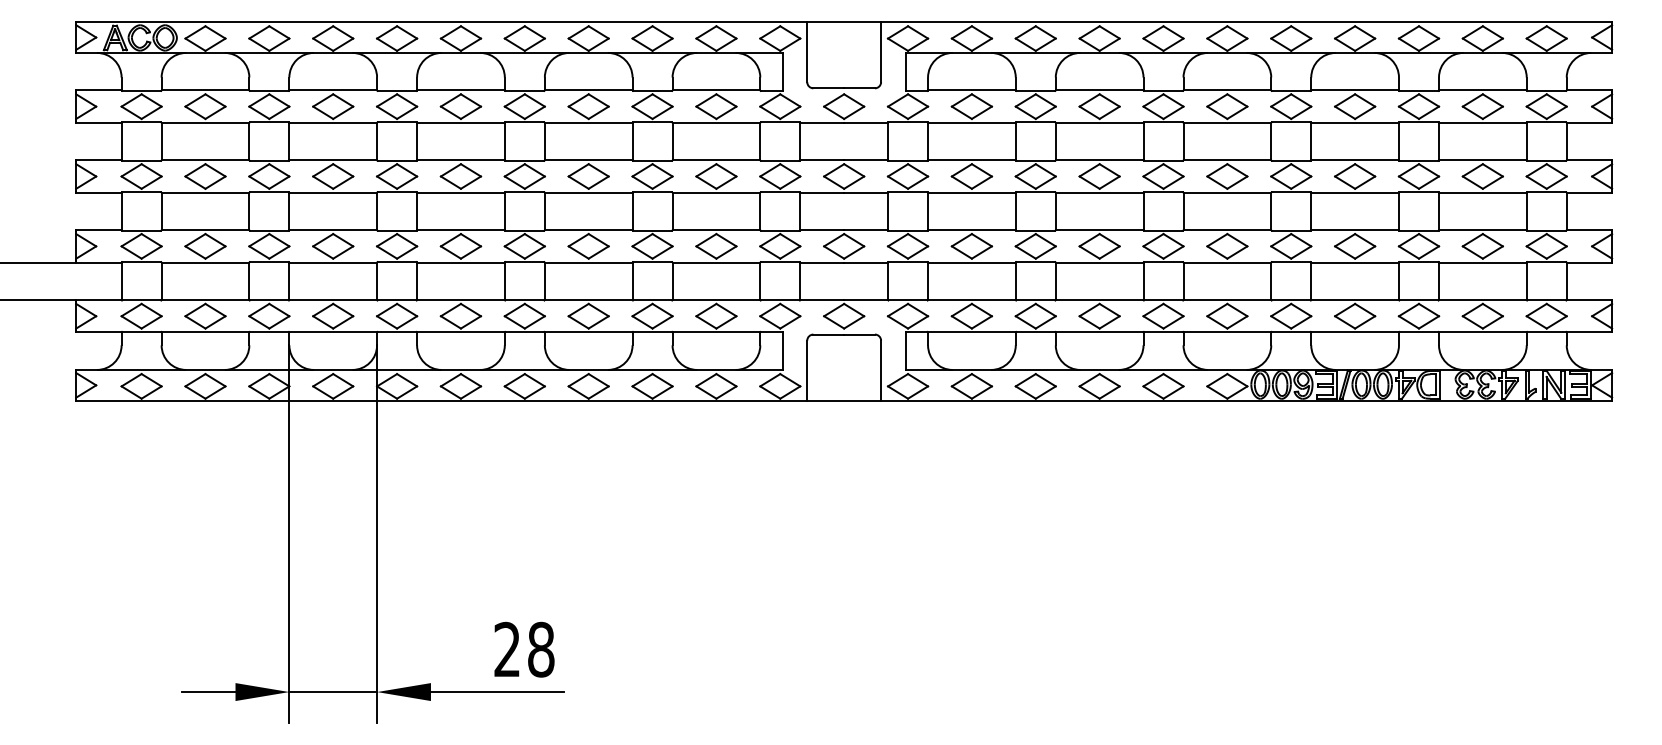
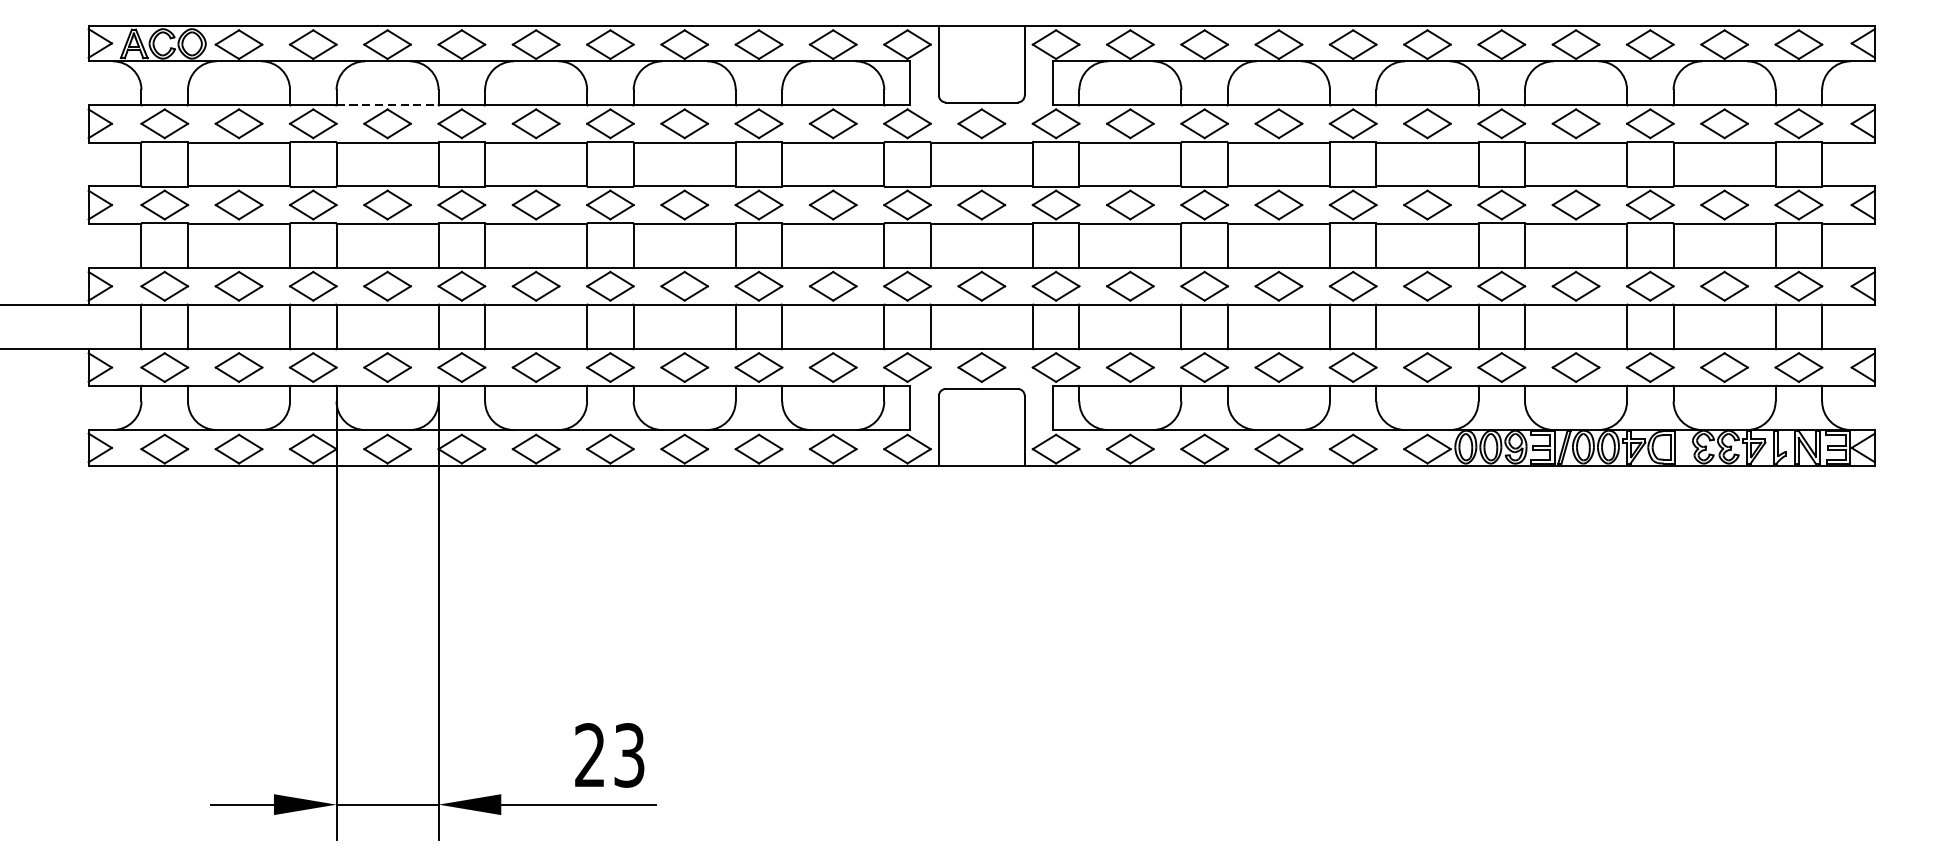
line: (333, 90) -> (387, 105), solid -> dashed
text: (541, 649) -> (629, 755), 28 -> 23

